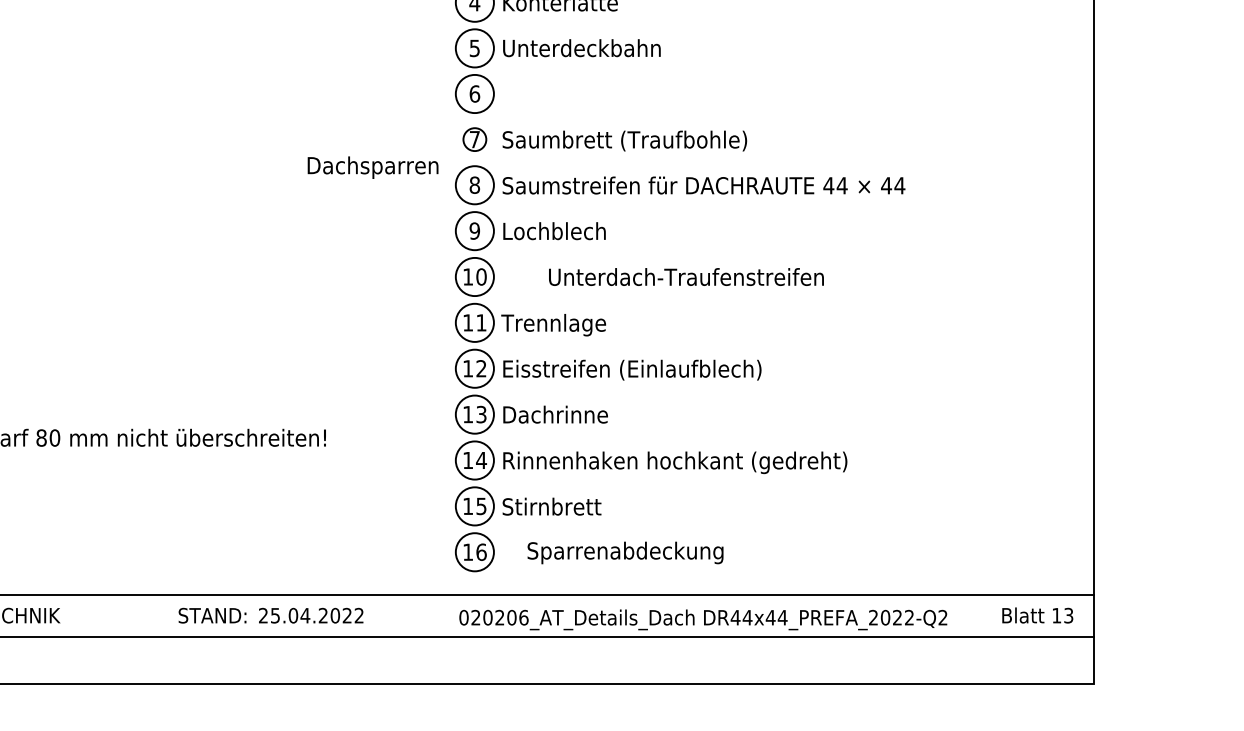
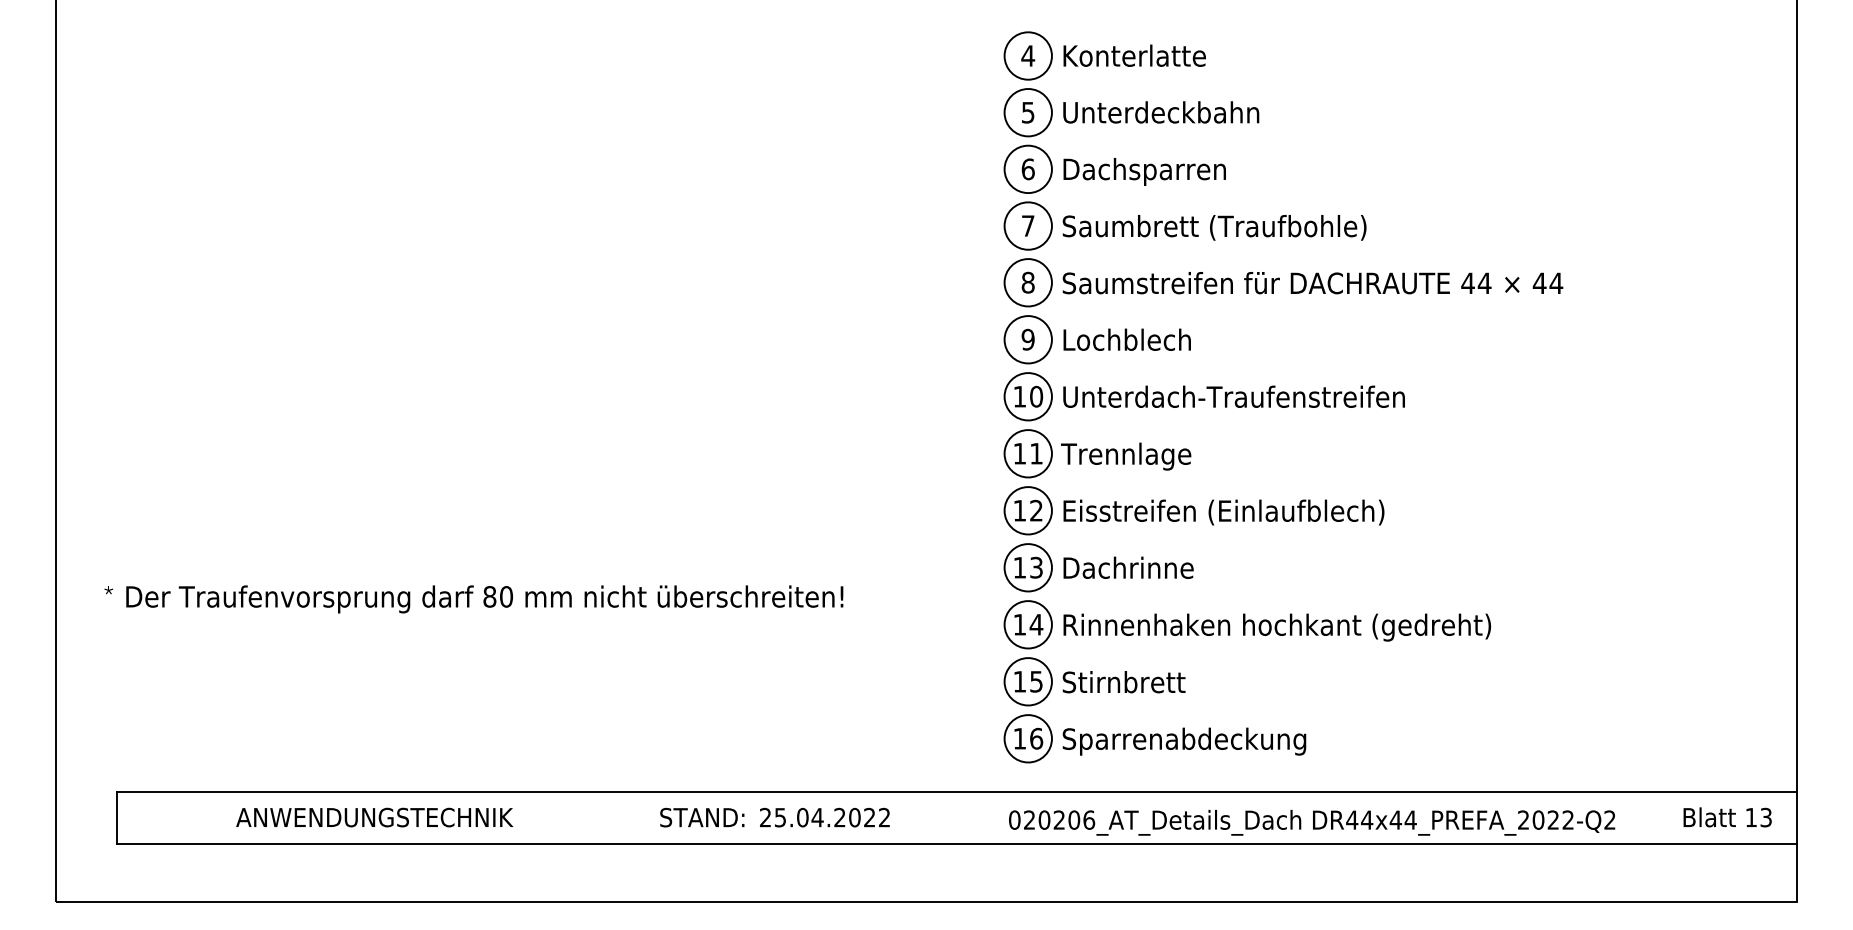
circle: (474, 139) -> (1027, 225), size x1.67
text: (372, 167) -> (1144, 171), moved
text: (685, 276) -> (1233, 396), moved
text: (625, 552) -> (1184, 741), moved

